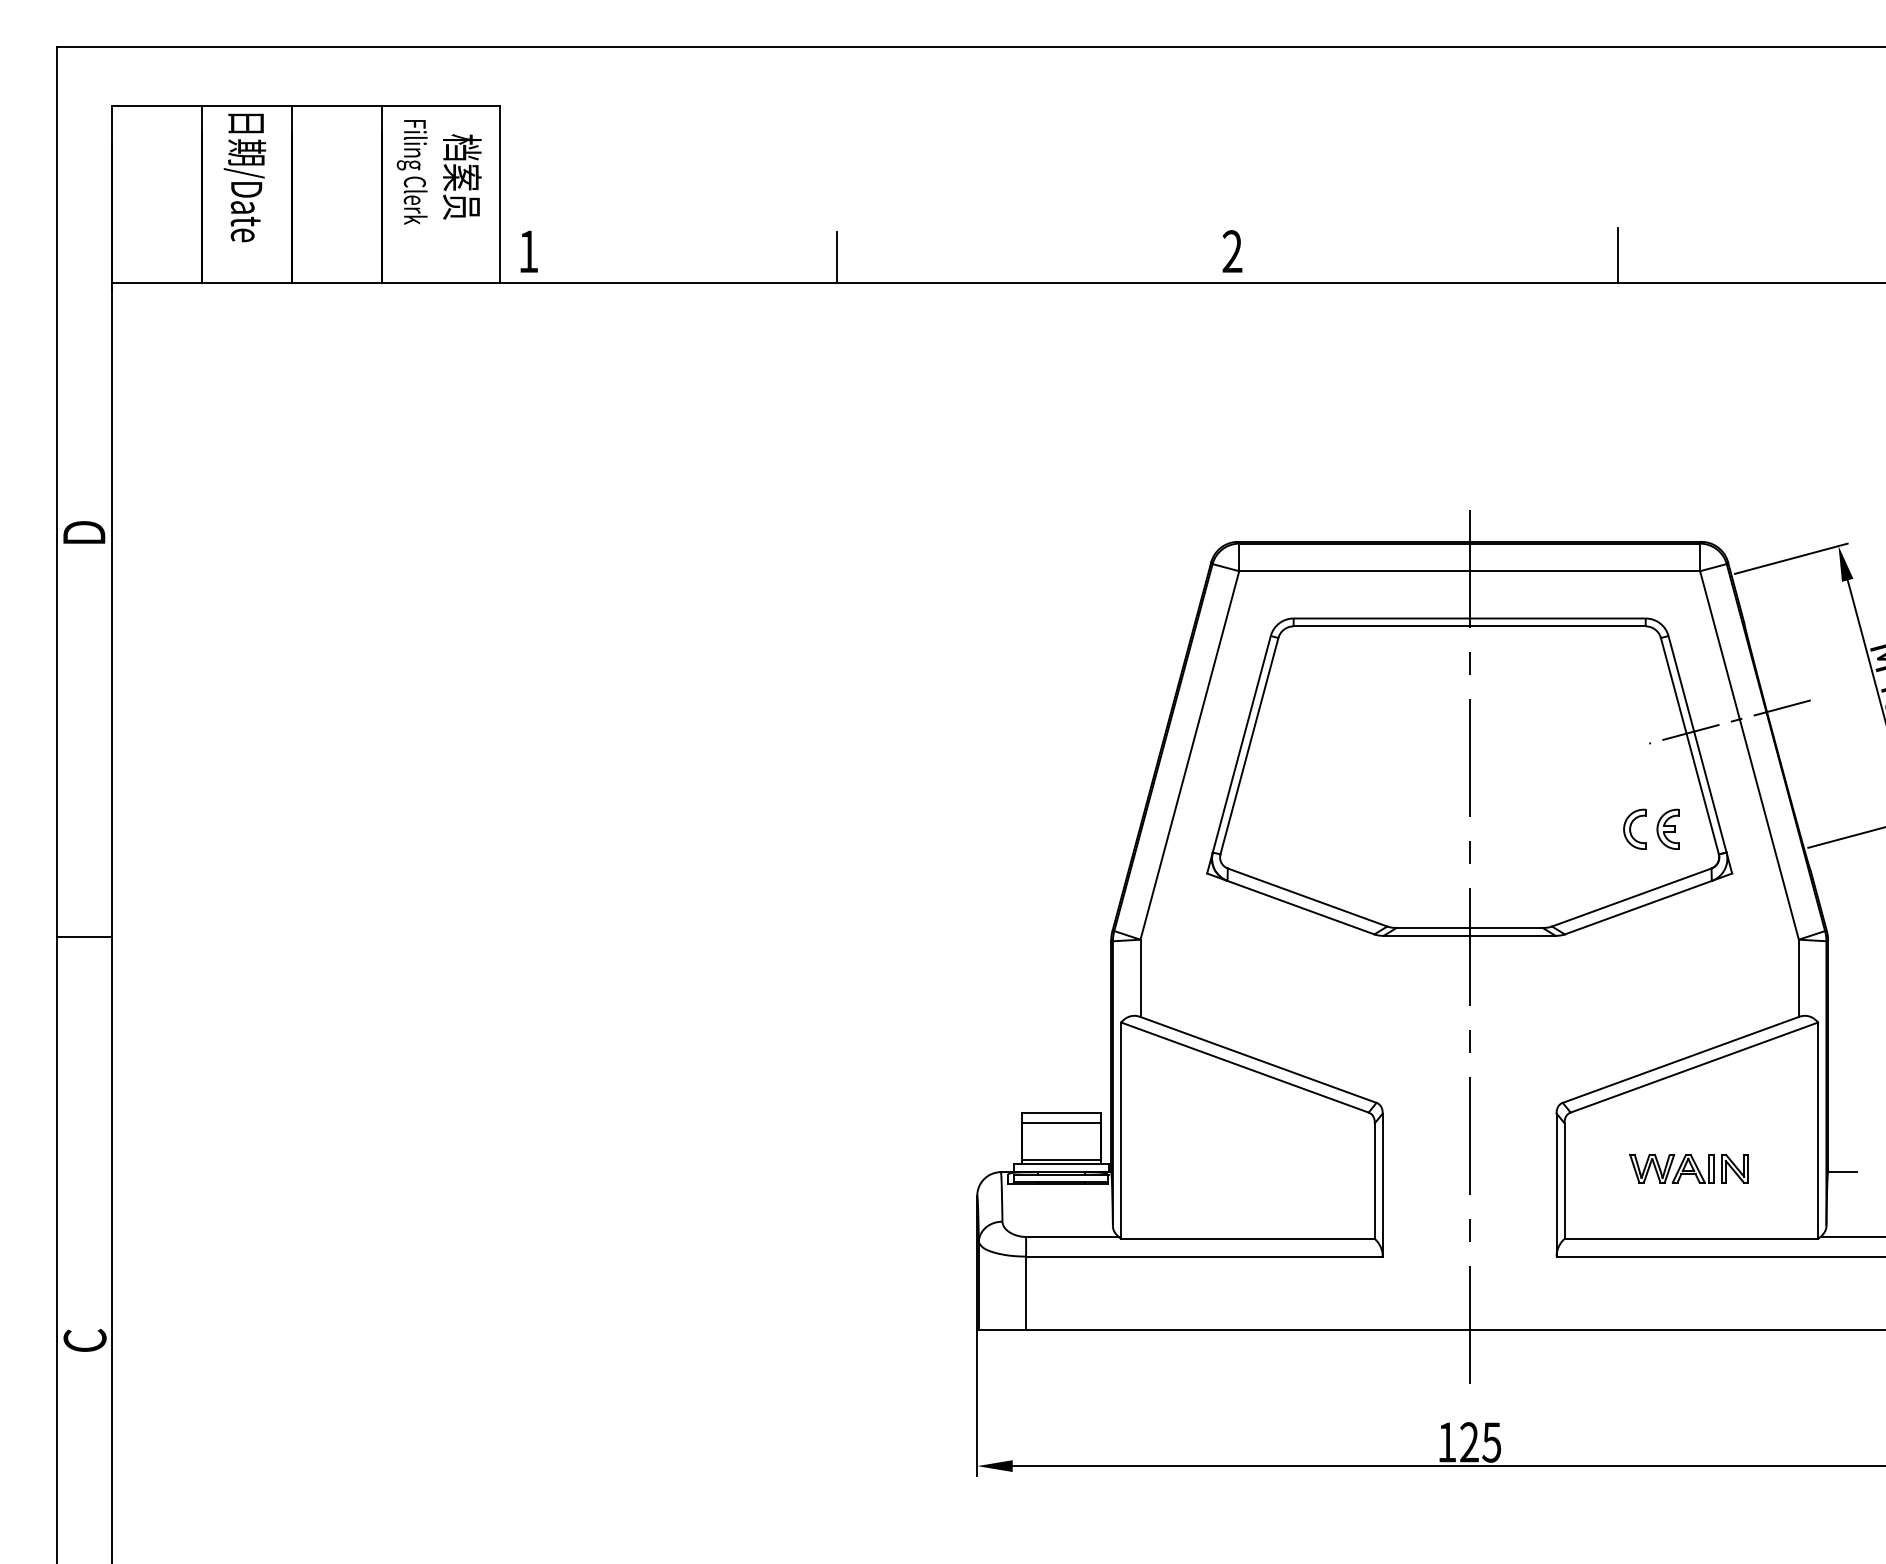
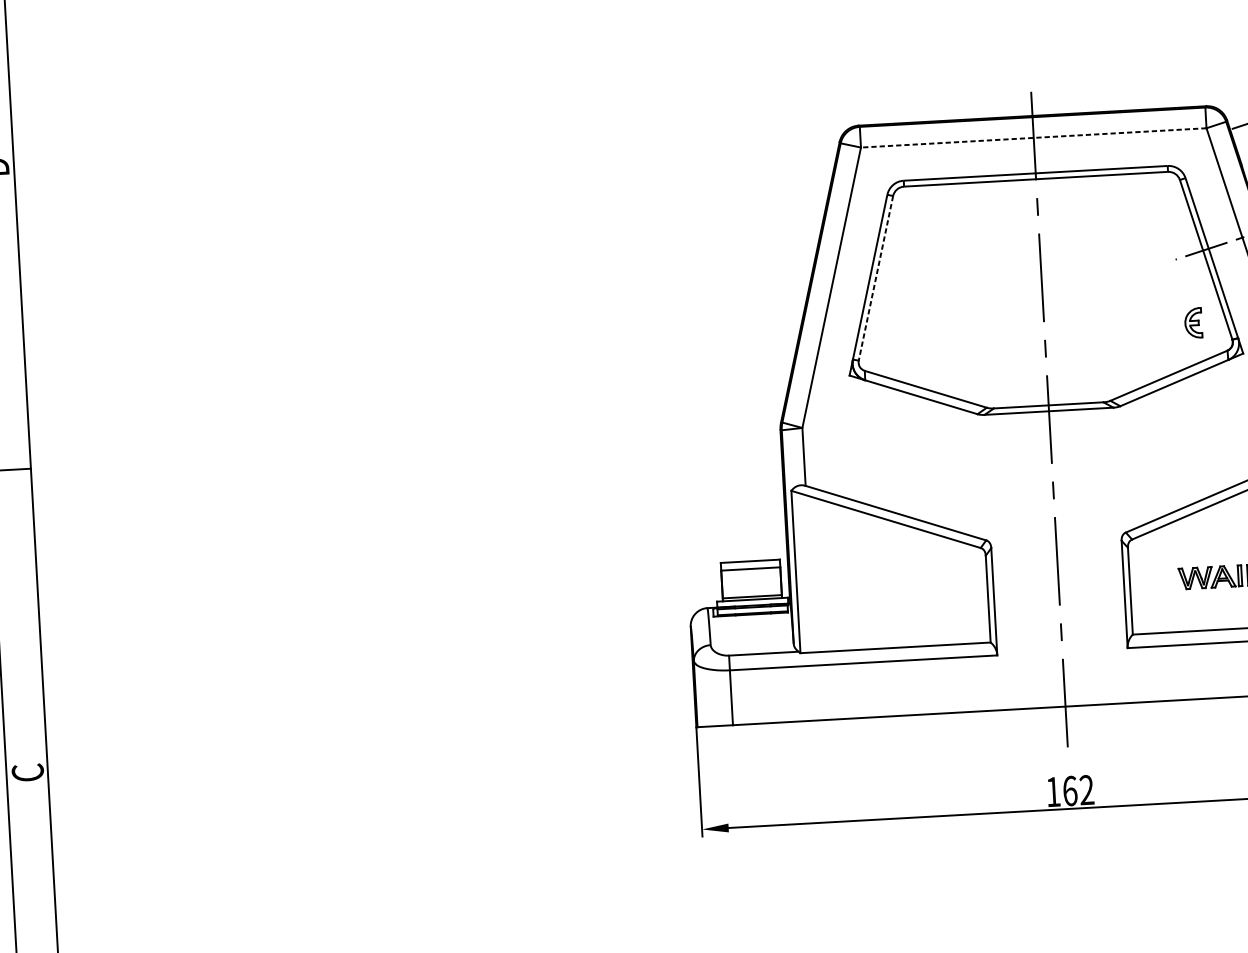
line: (1469, 571) -> (1033, 138), solid -> dashed
line: (1249, 746) -> (876, 278), solid -> dashed
part: (1634, 828) -> (1168, 323), removed
text: (1480, 1442) -> (1078, 790), 125 -> 162

